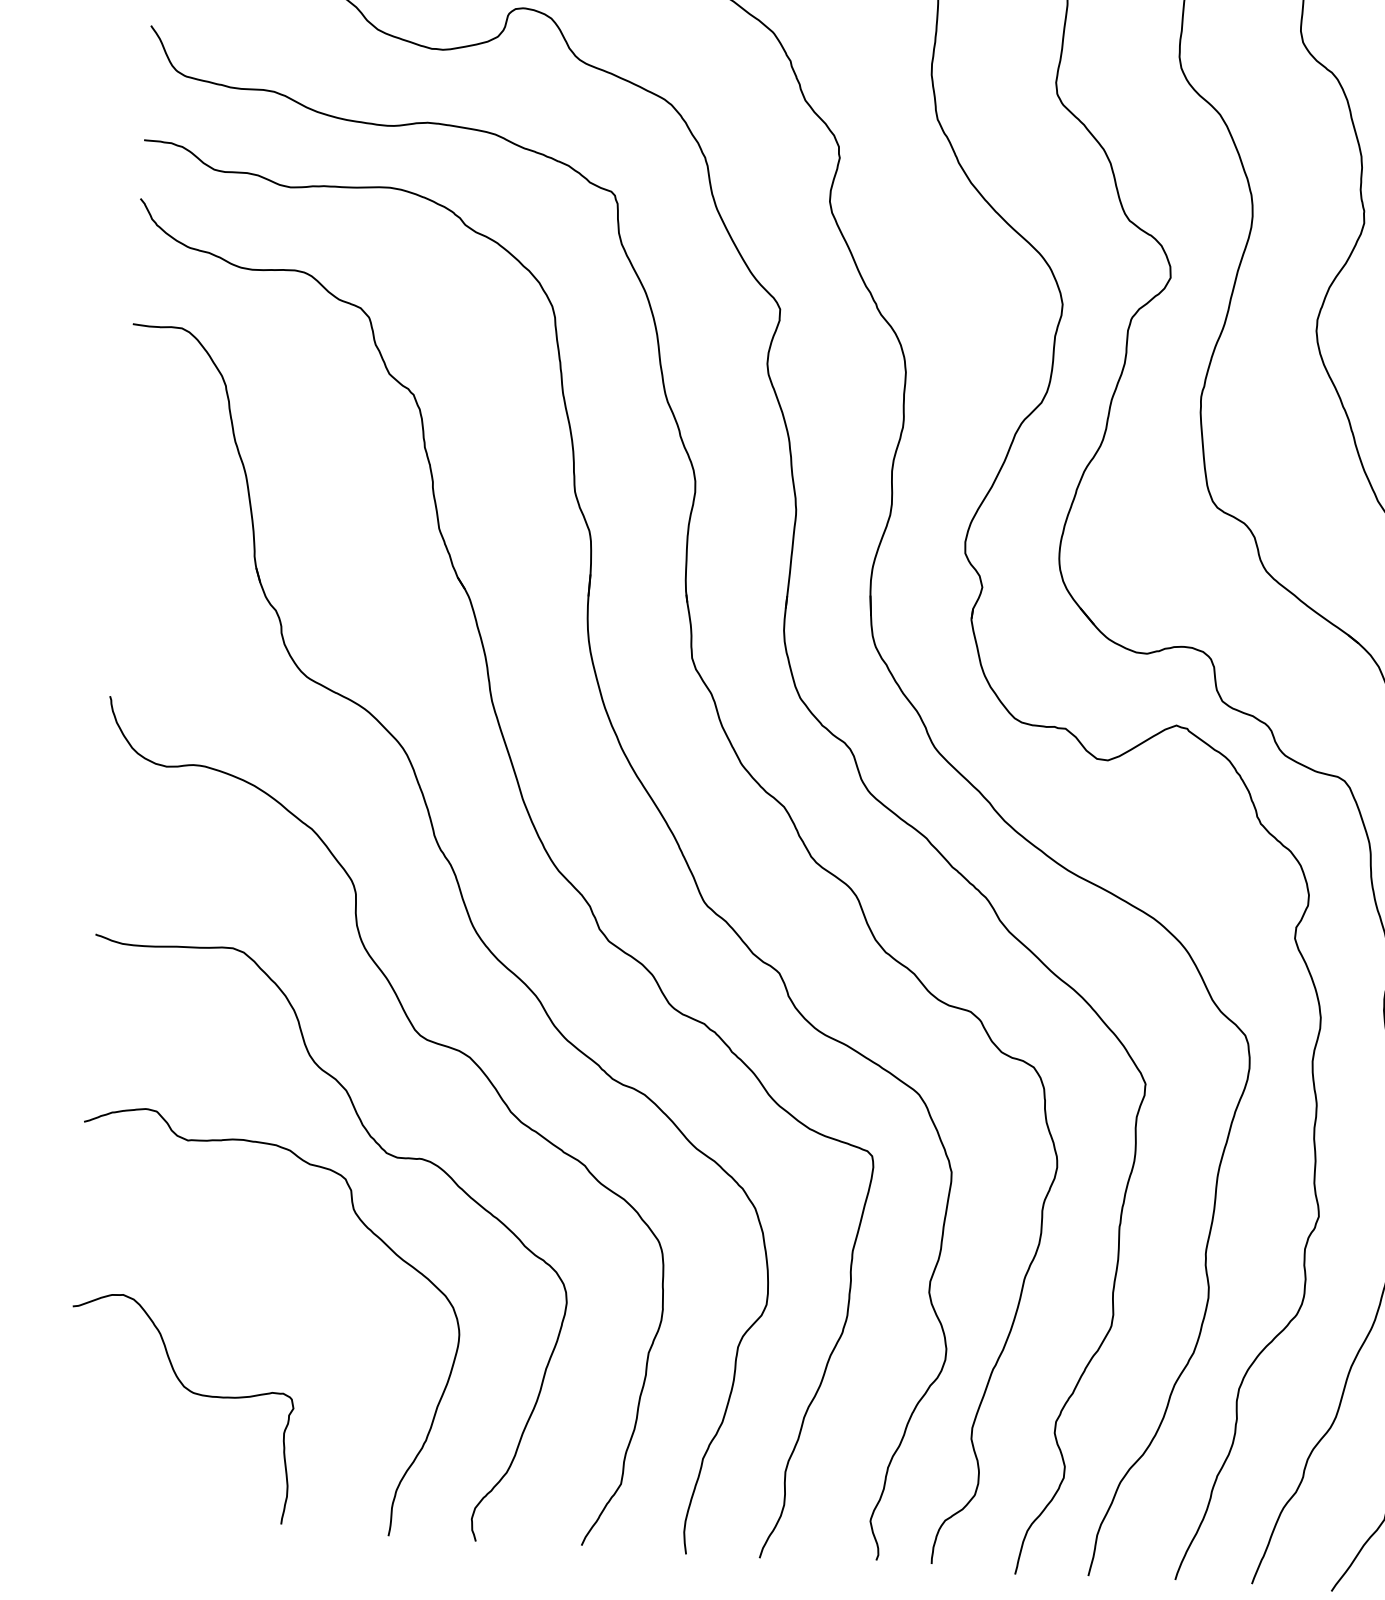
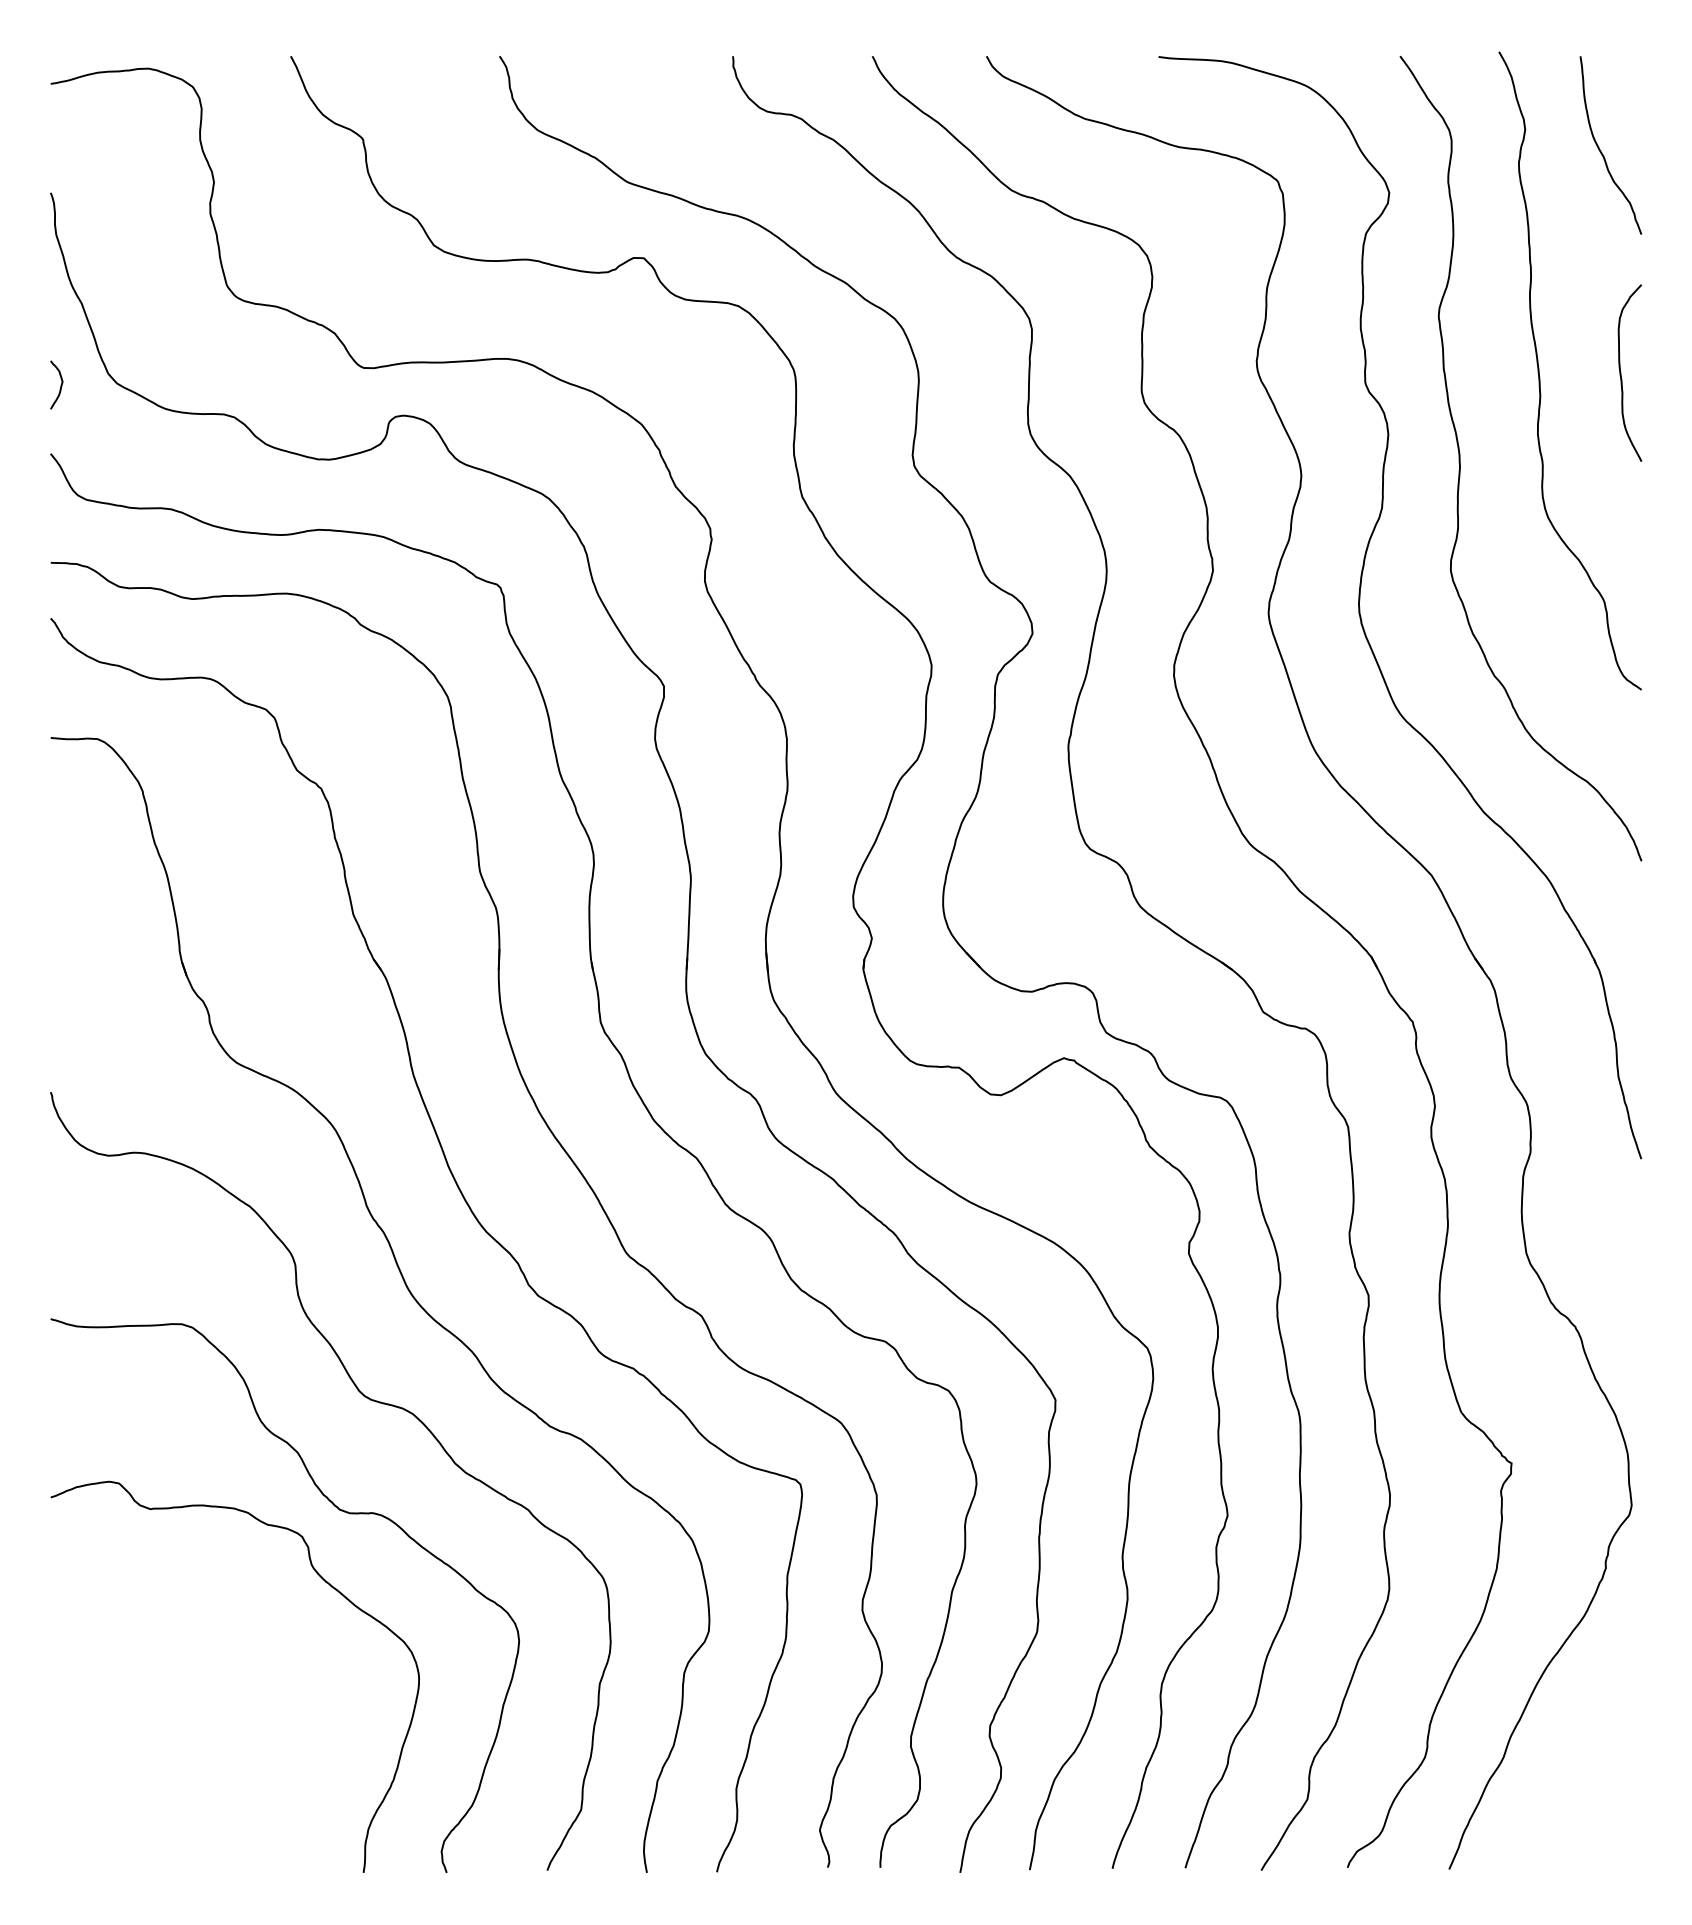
curve: (189, 1391) -> (166, 1747), removed

